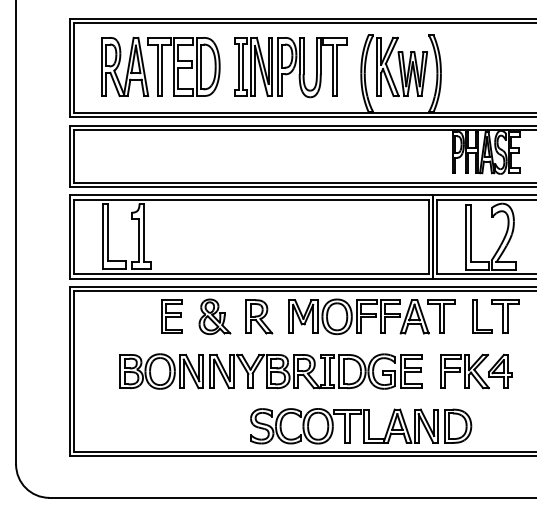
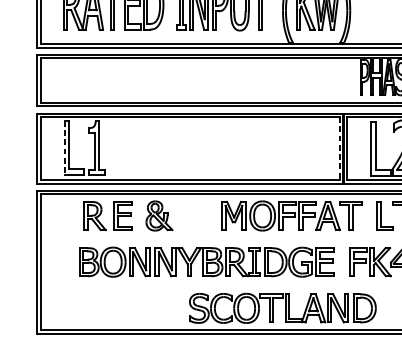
line: (103, 236) -> (65, 148), solid -> dashed
line: (428, 237) -> (339, 149), solid -> dashed
part: (259, 316) -> (94, 215), moved

